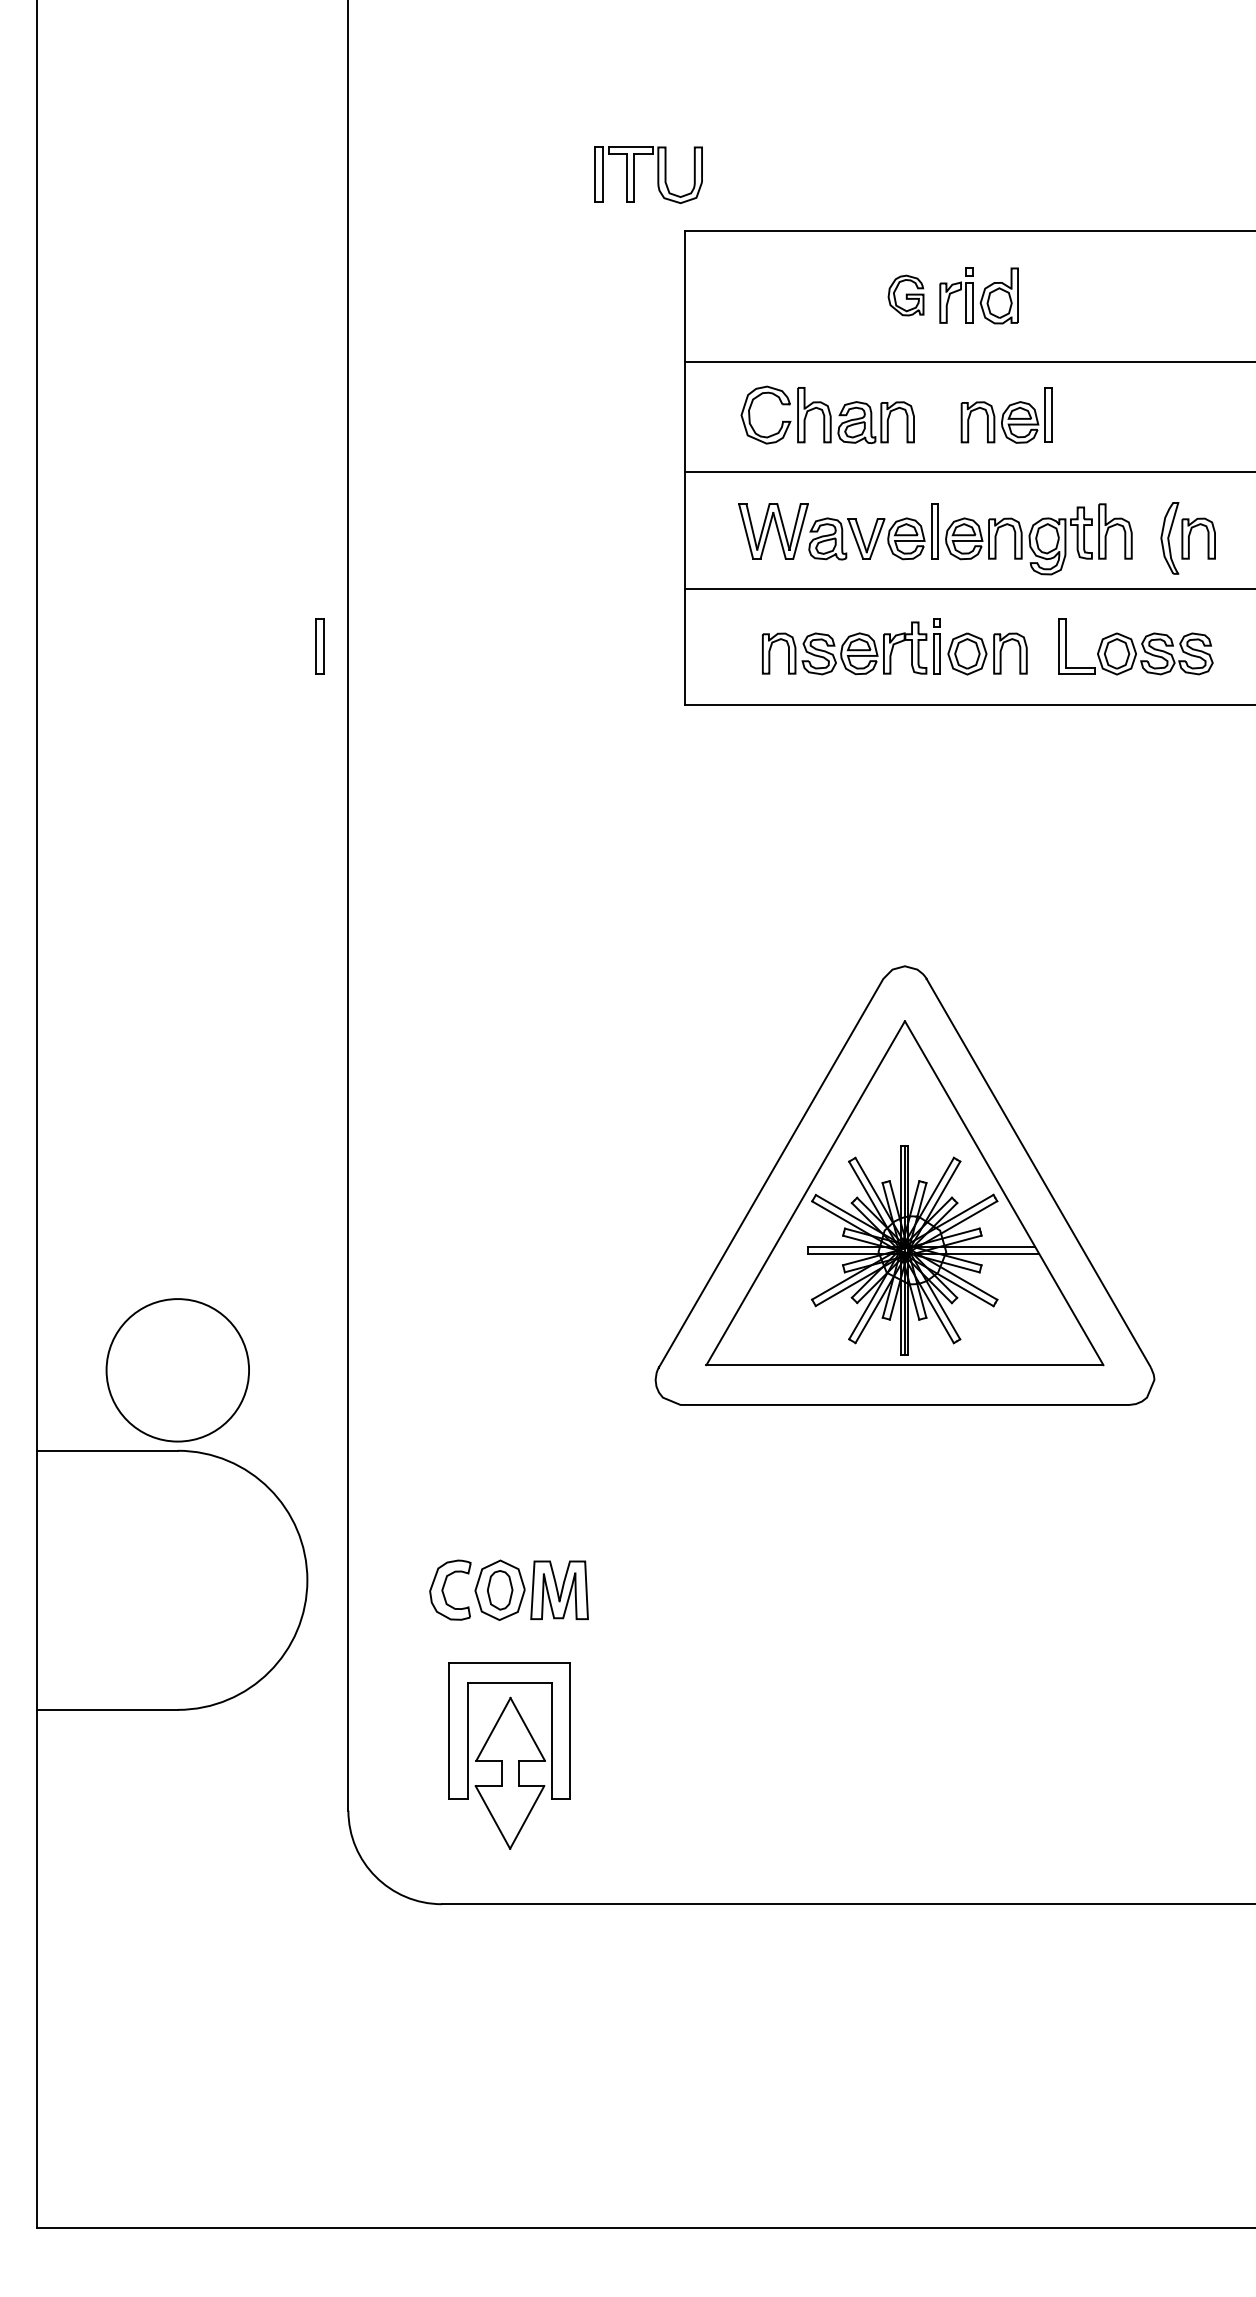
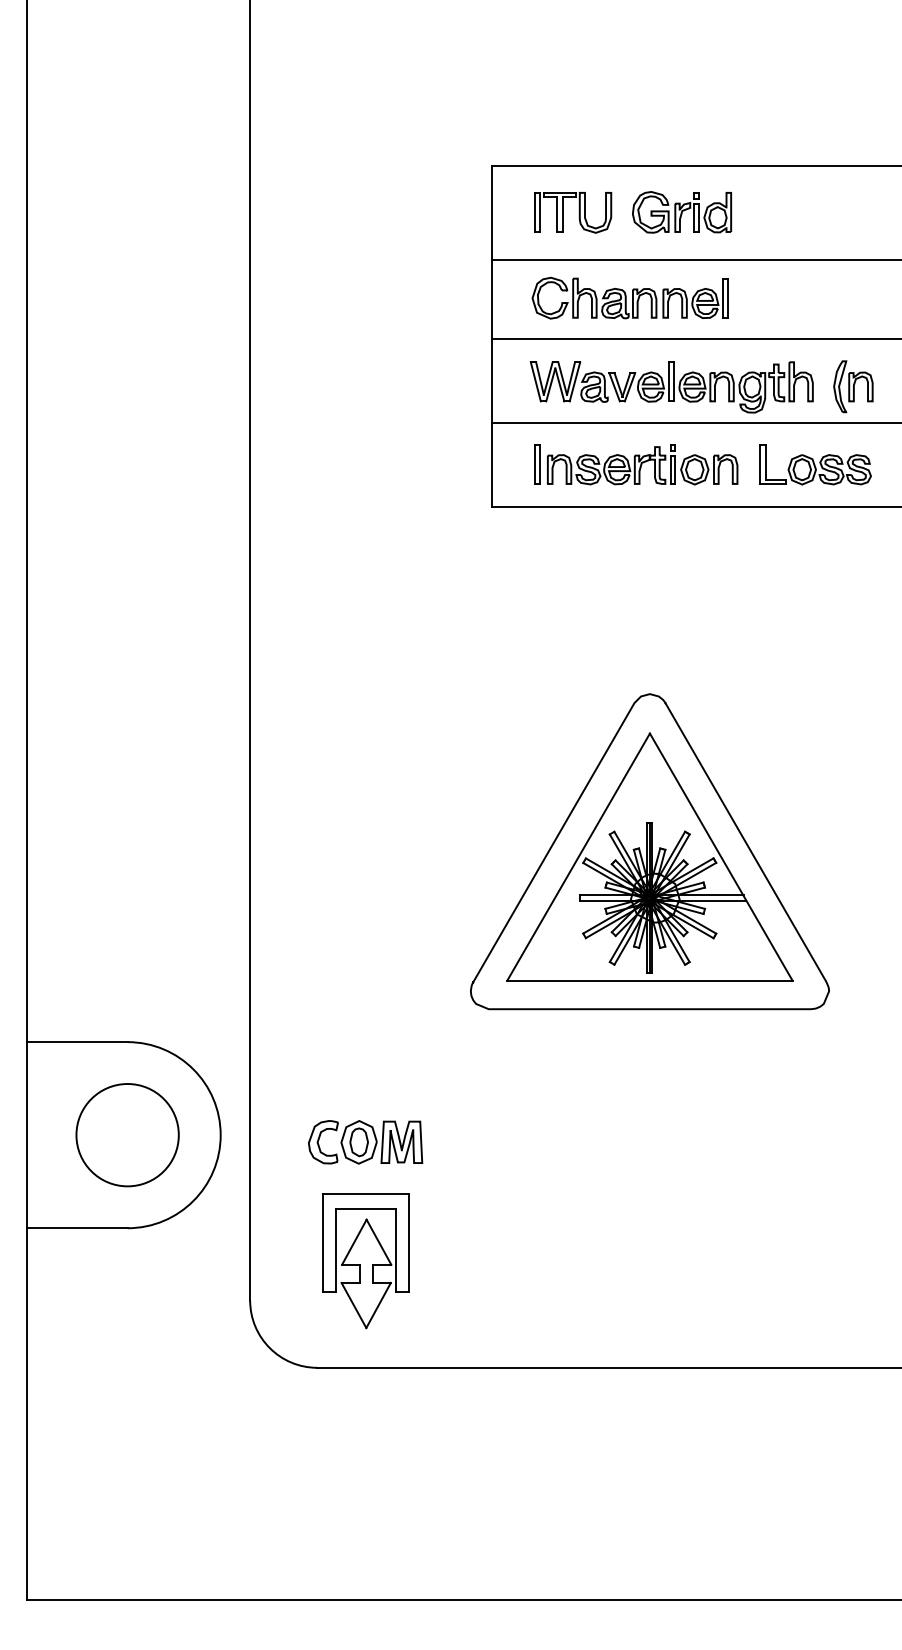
part: (657, 175) -> (579, 213), moved
part: (905, 295) -> (650, 212), size x1.43
part: (1006, 415) -> (695, 298), moved
part: (319, 646) -> (536, 464), moved
circle: (177, 1370) -> (127, 1135), moved

